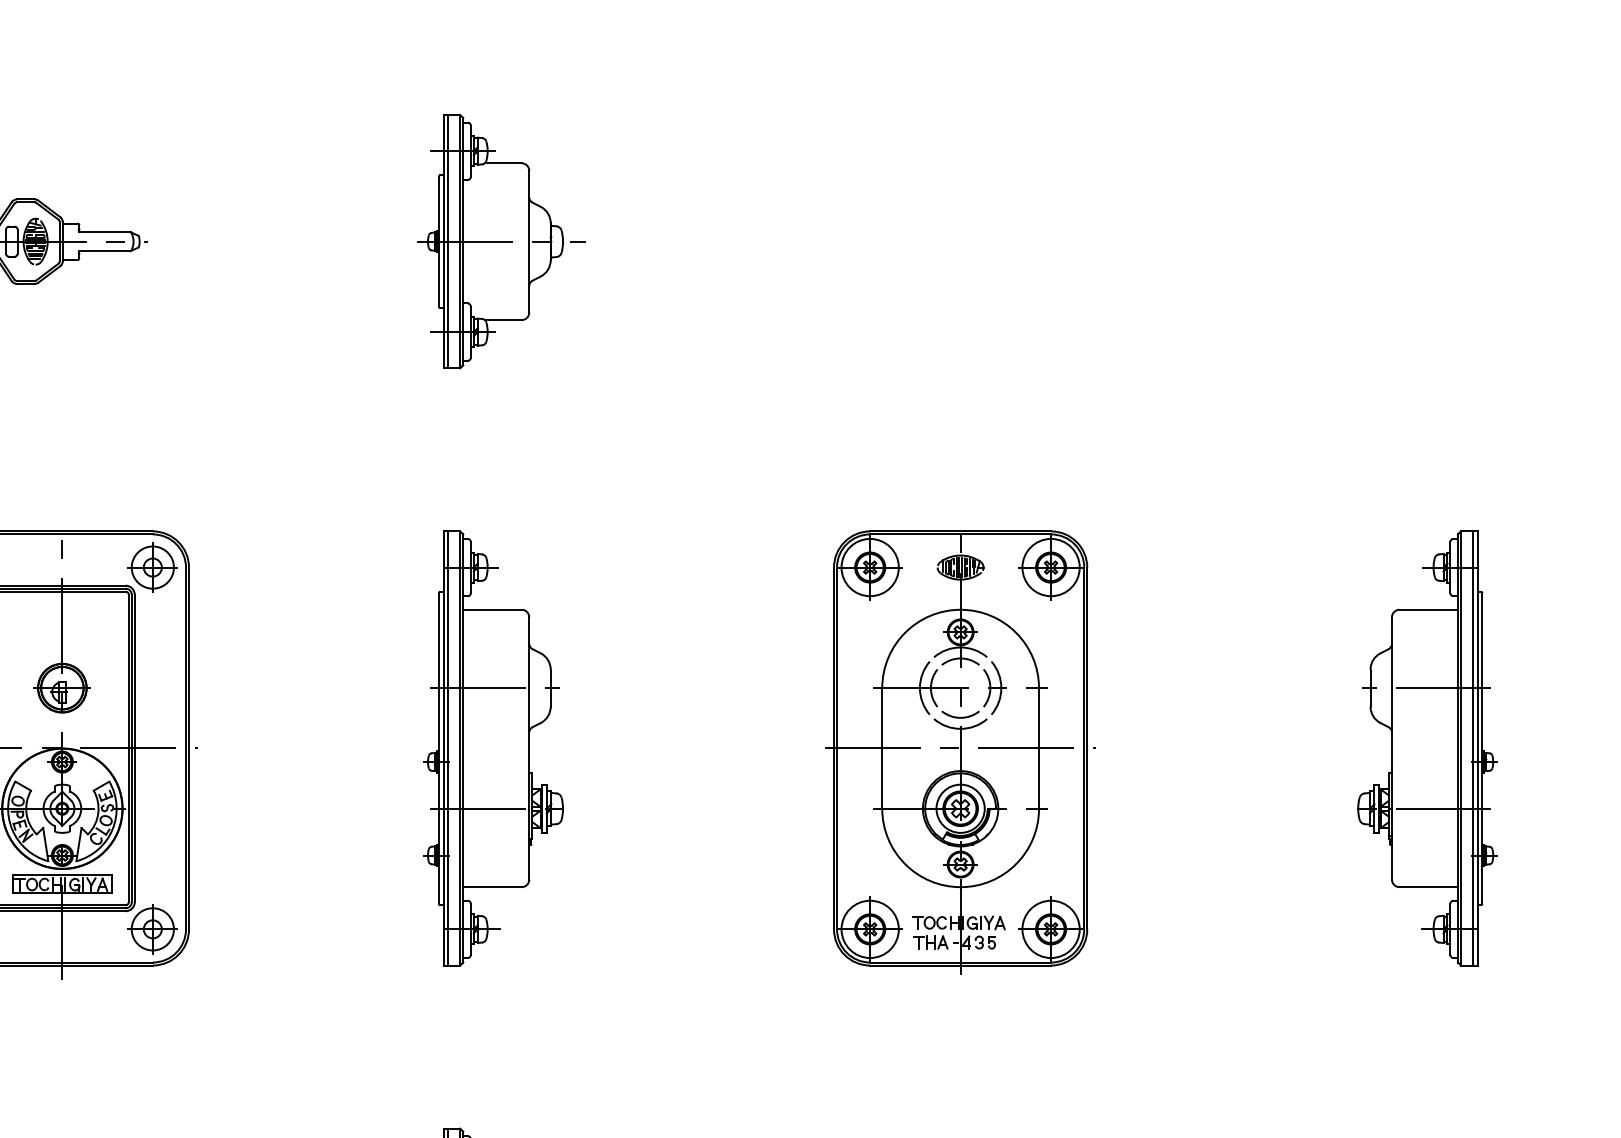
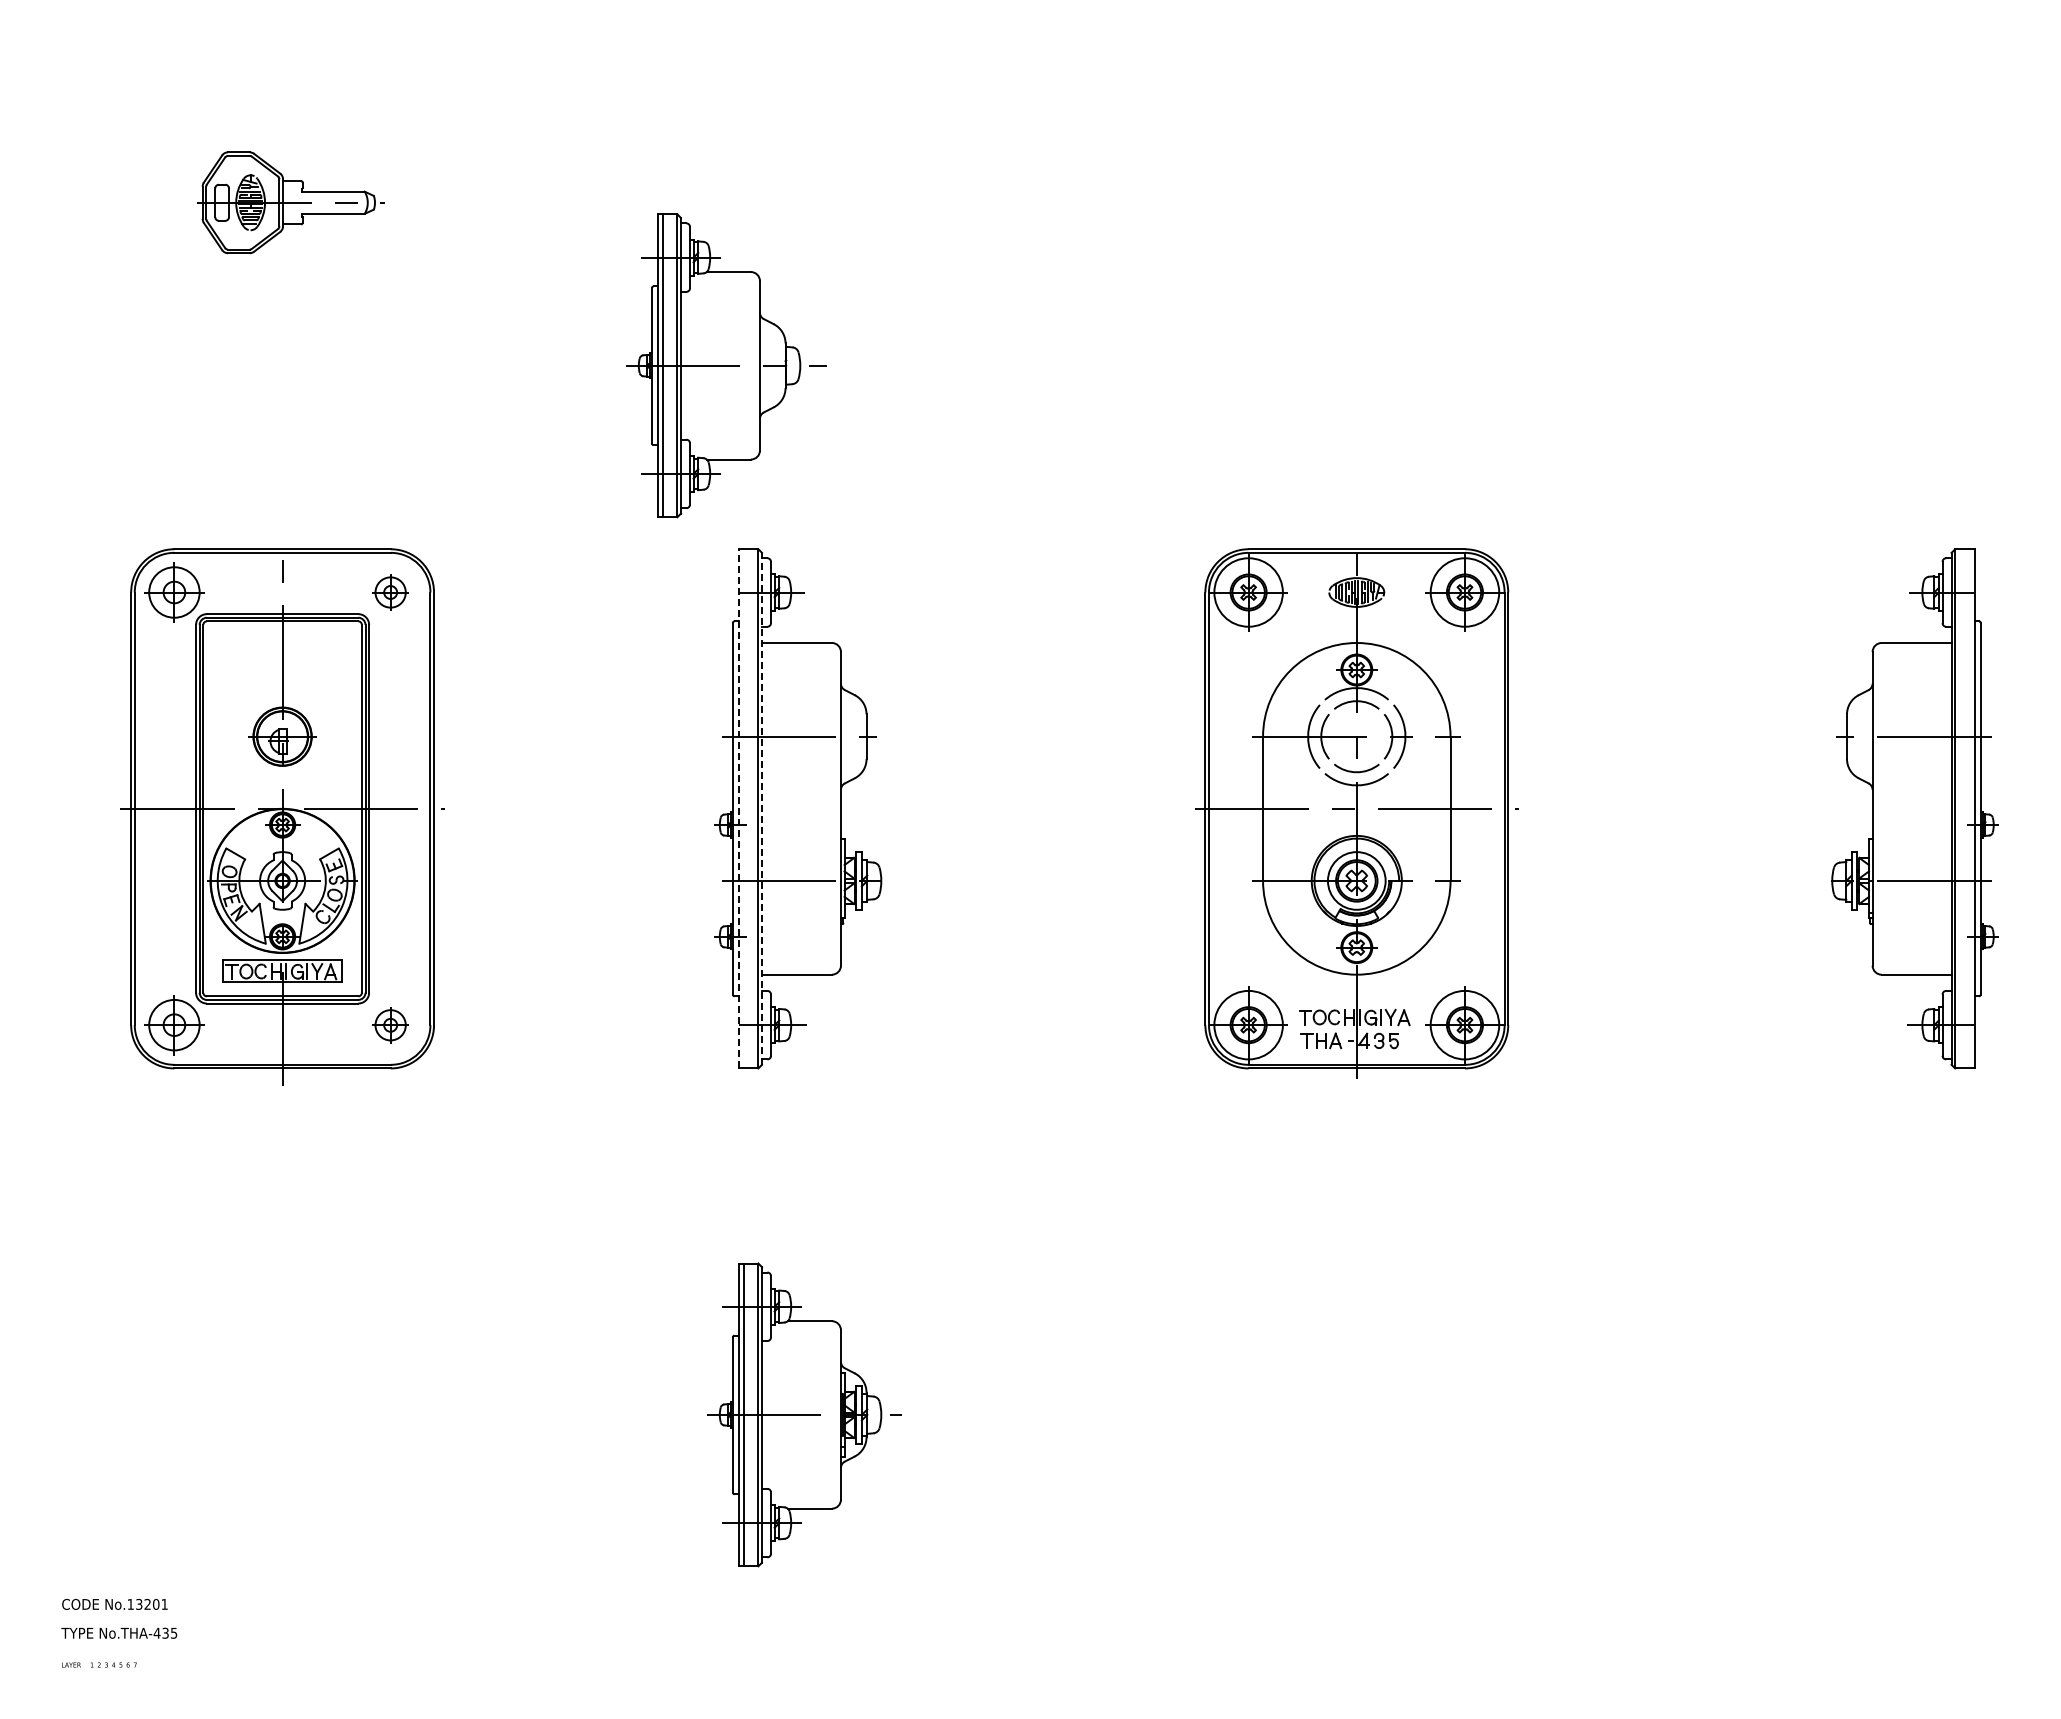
part: (501, 241) -> (726, 365), moved
part: (152, 567) -> (390, 592), size x0.6
line: (443, 748) -> (738, 808), solid -> dashed
line: (447, 748) -> (743, 808), removed
line: (463, 748) -> (762, 808), solid -> dashed
line: (1472, 748) -> (1969, 808), removed
part: (152, 929) -> (390, 1025), size x0.6

